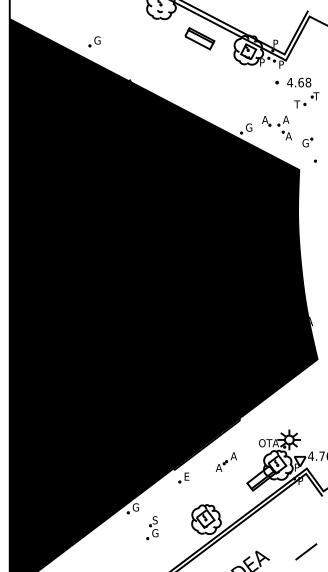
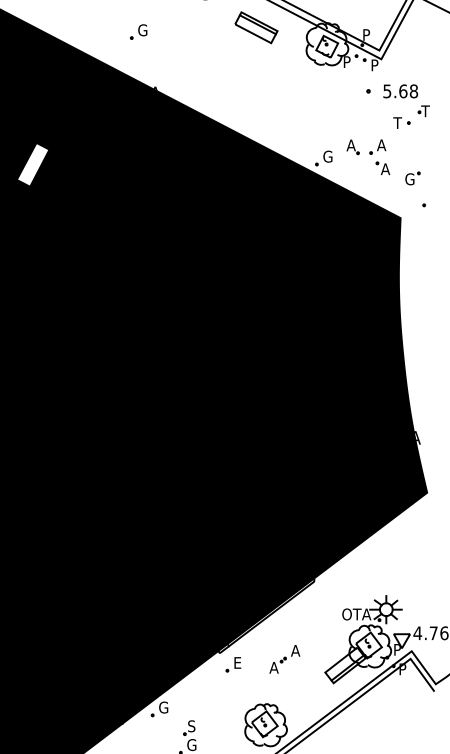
part: (94, 41) -> (138, 31), moved
text: (290, 82) -> (387, 91), 4.68 -> 5.68
fill: (45, 133) -> (32, 165), removed
part: (225, 461) -> (283, 658), moved

